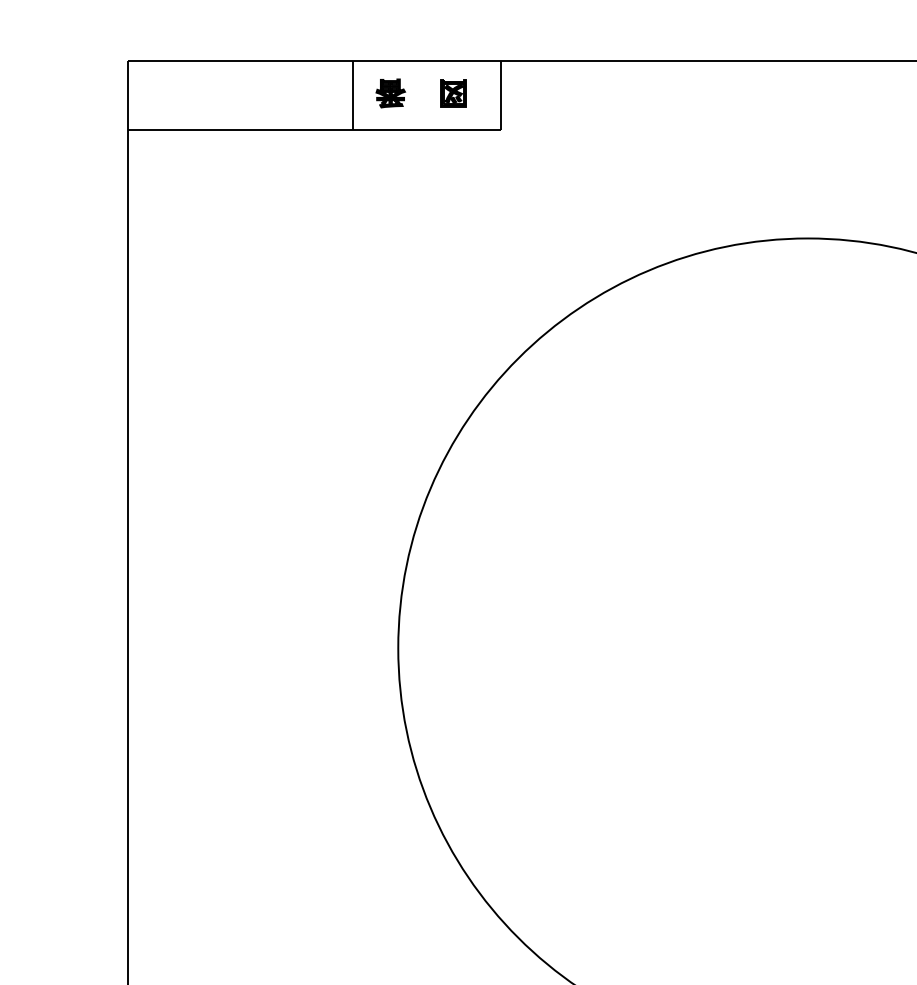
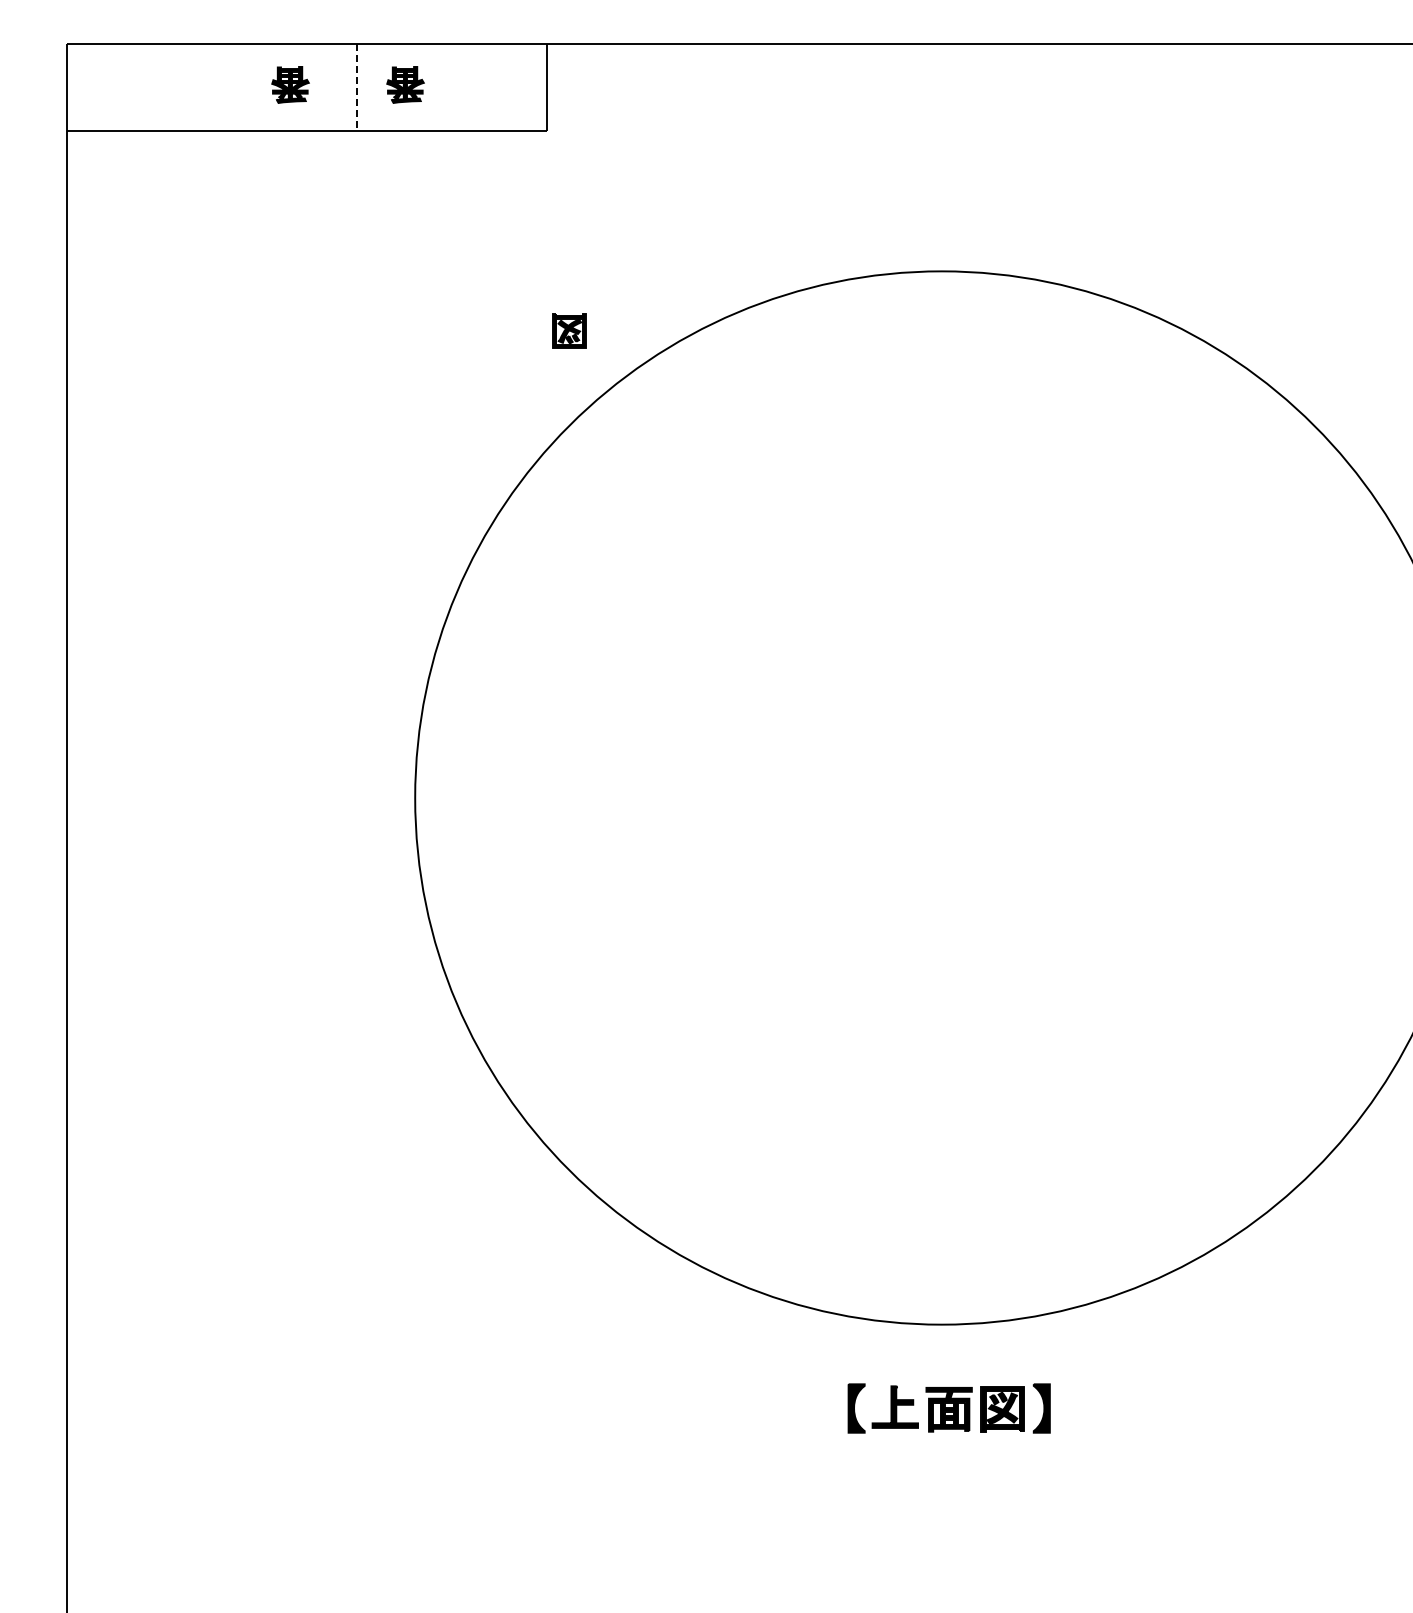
part: (301, 93) -> (290, 84), added
part: (453, 93) -> (569, 330), moved
line: (353, 95) -> (357, 87), solid -> dashed

